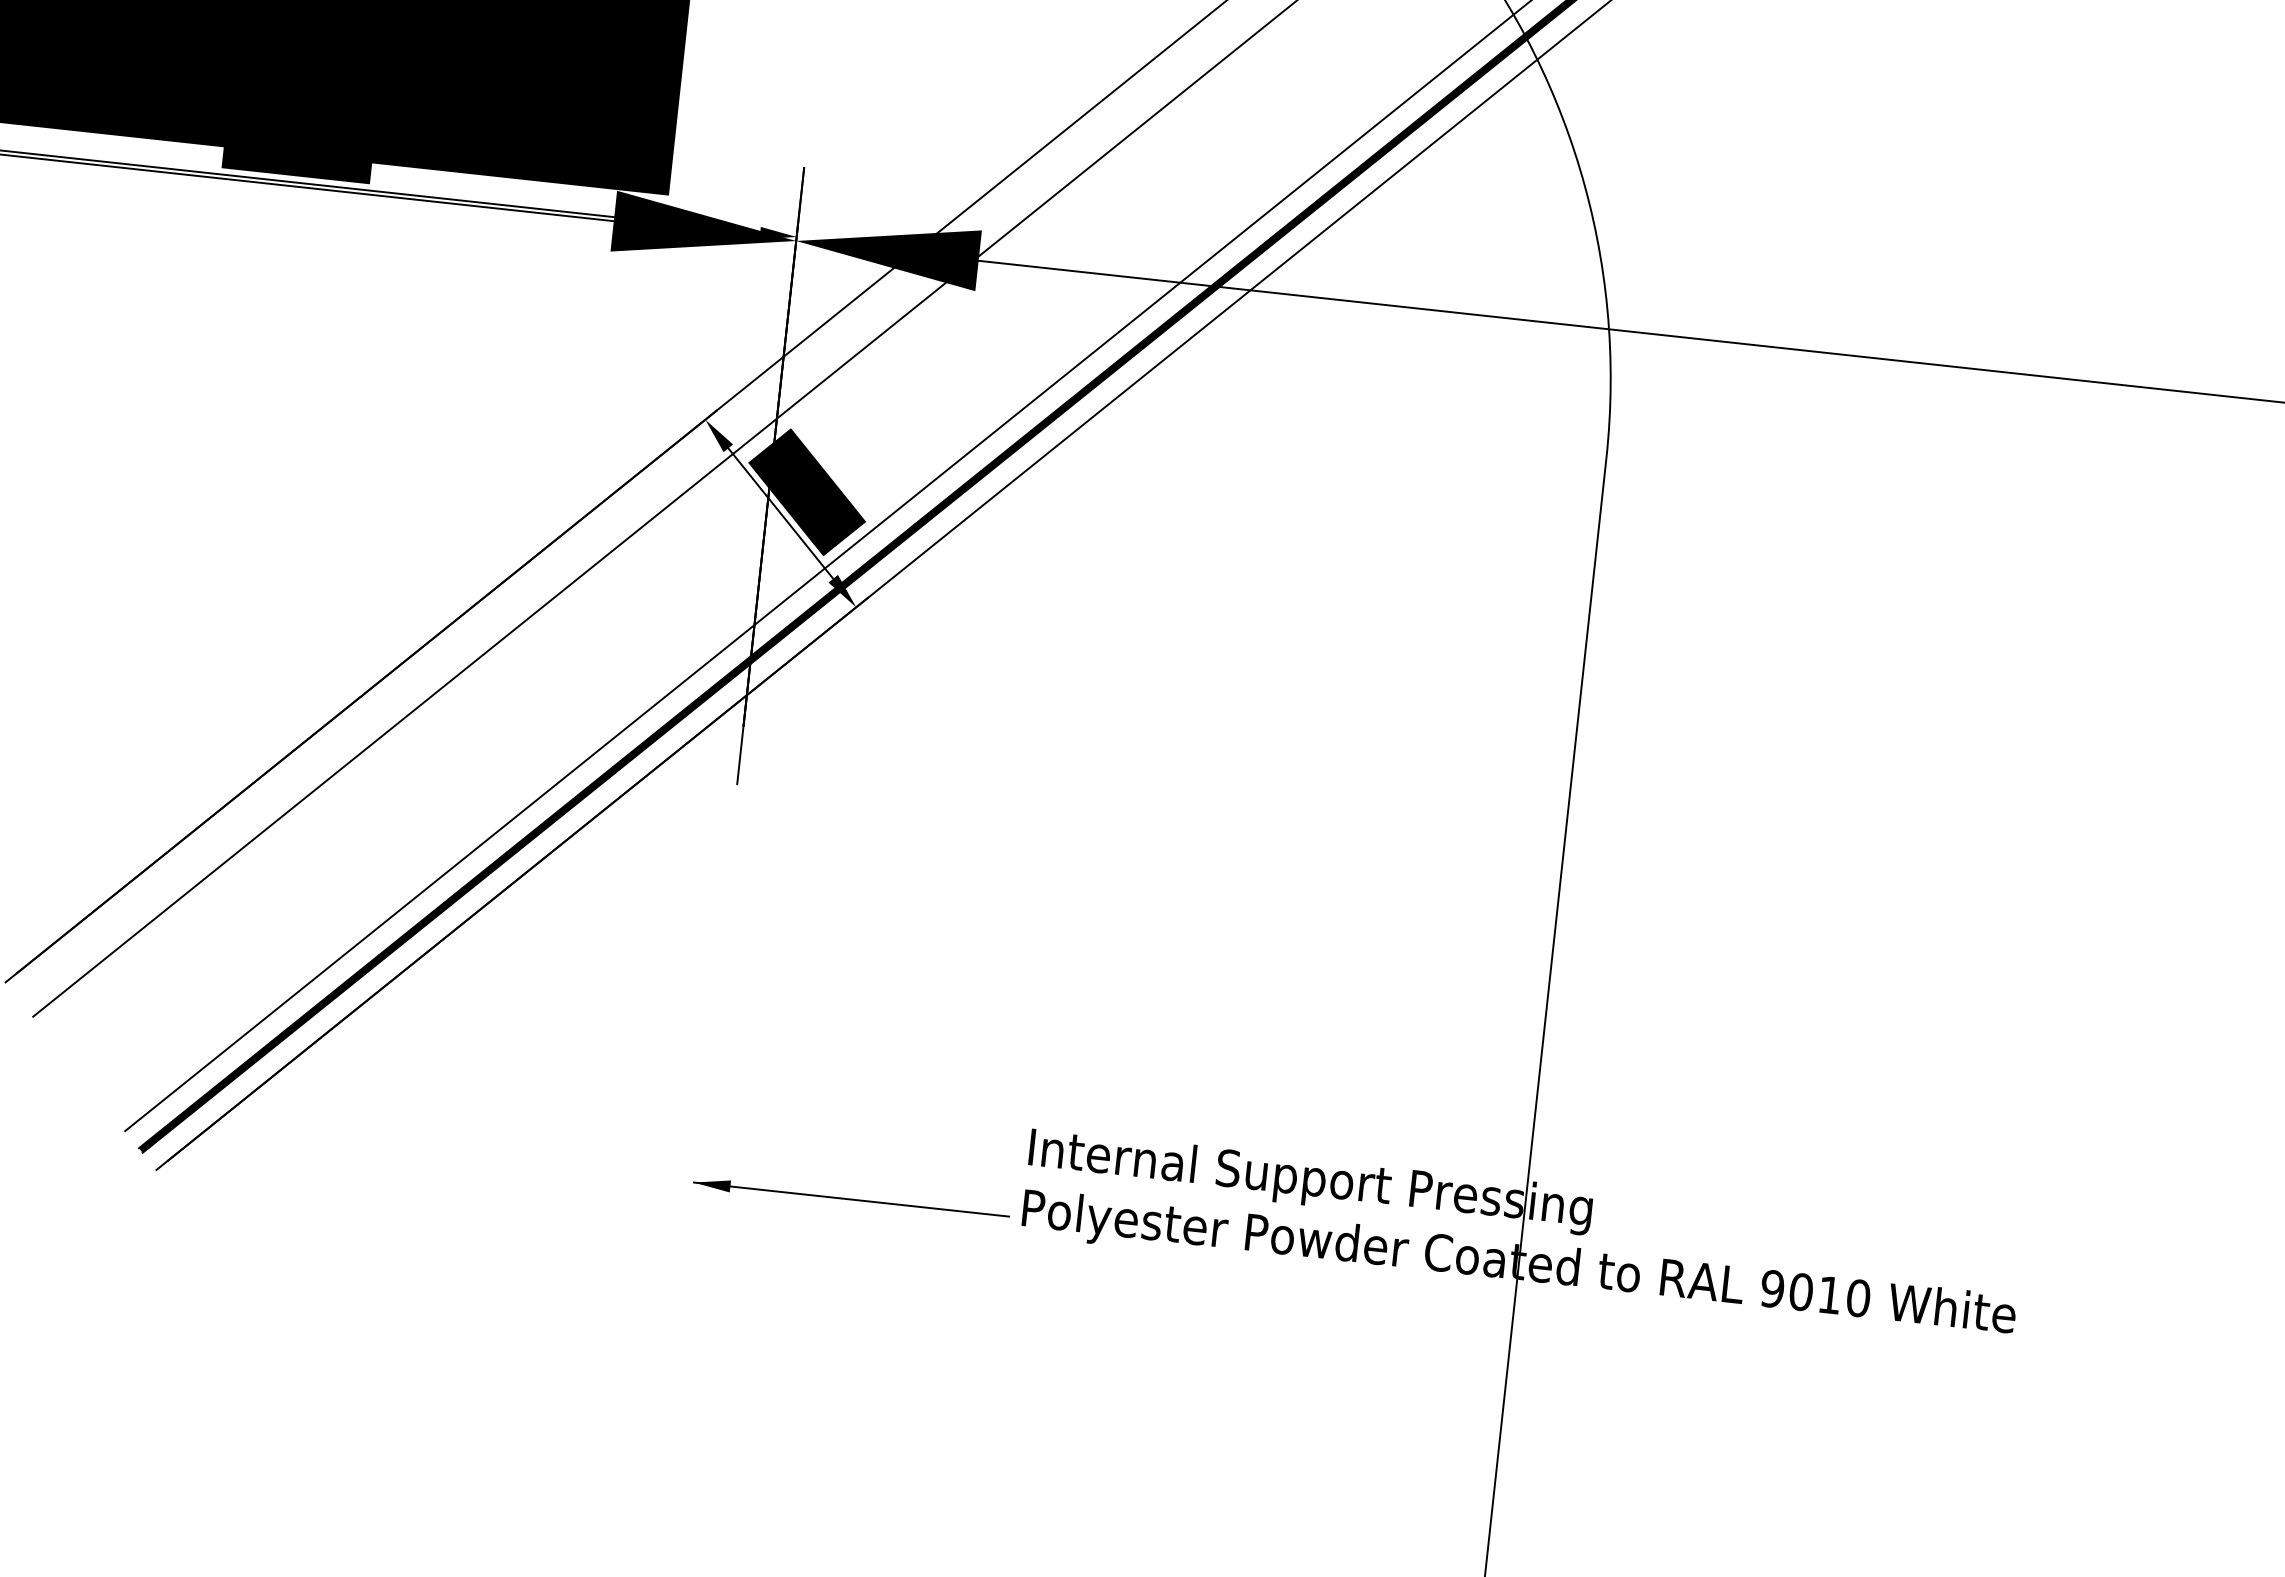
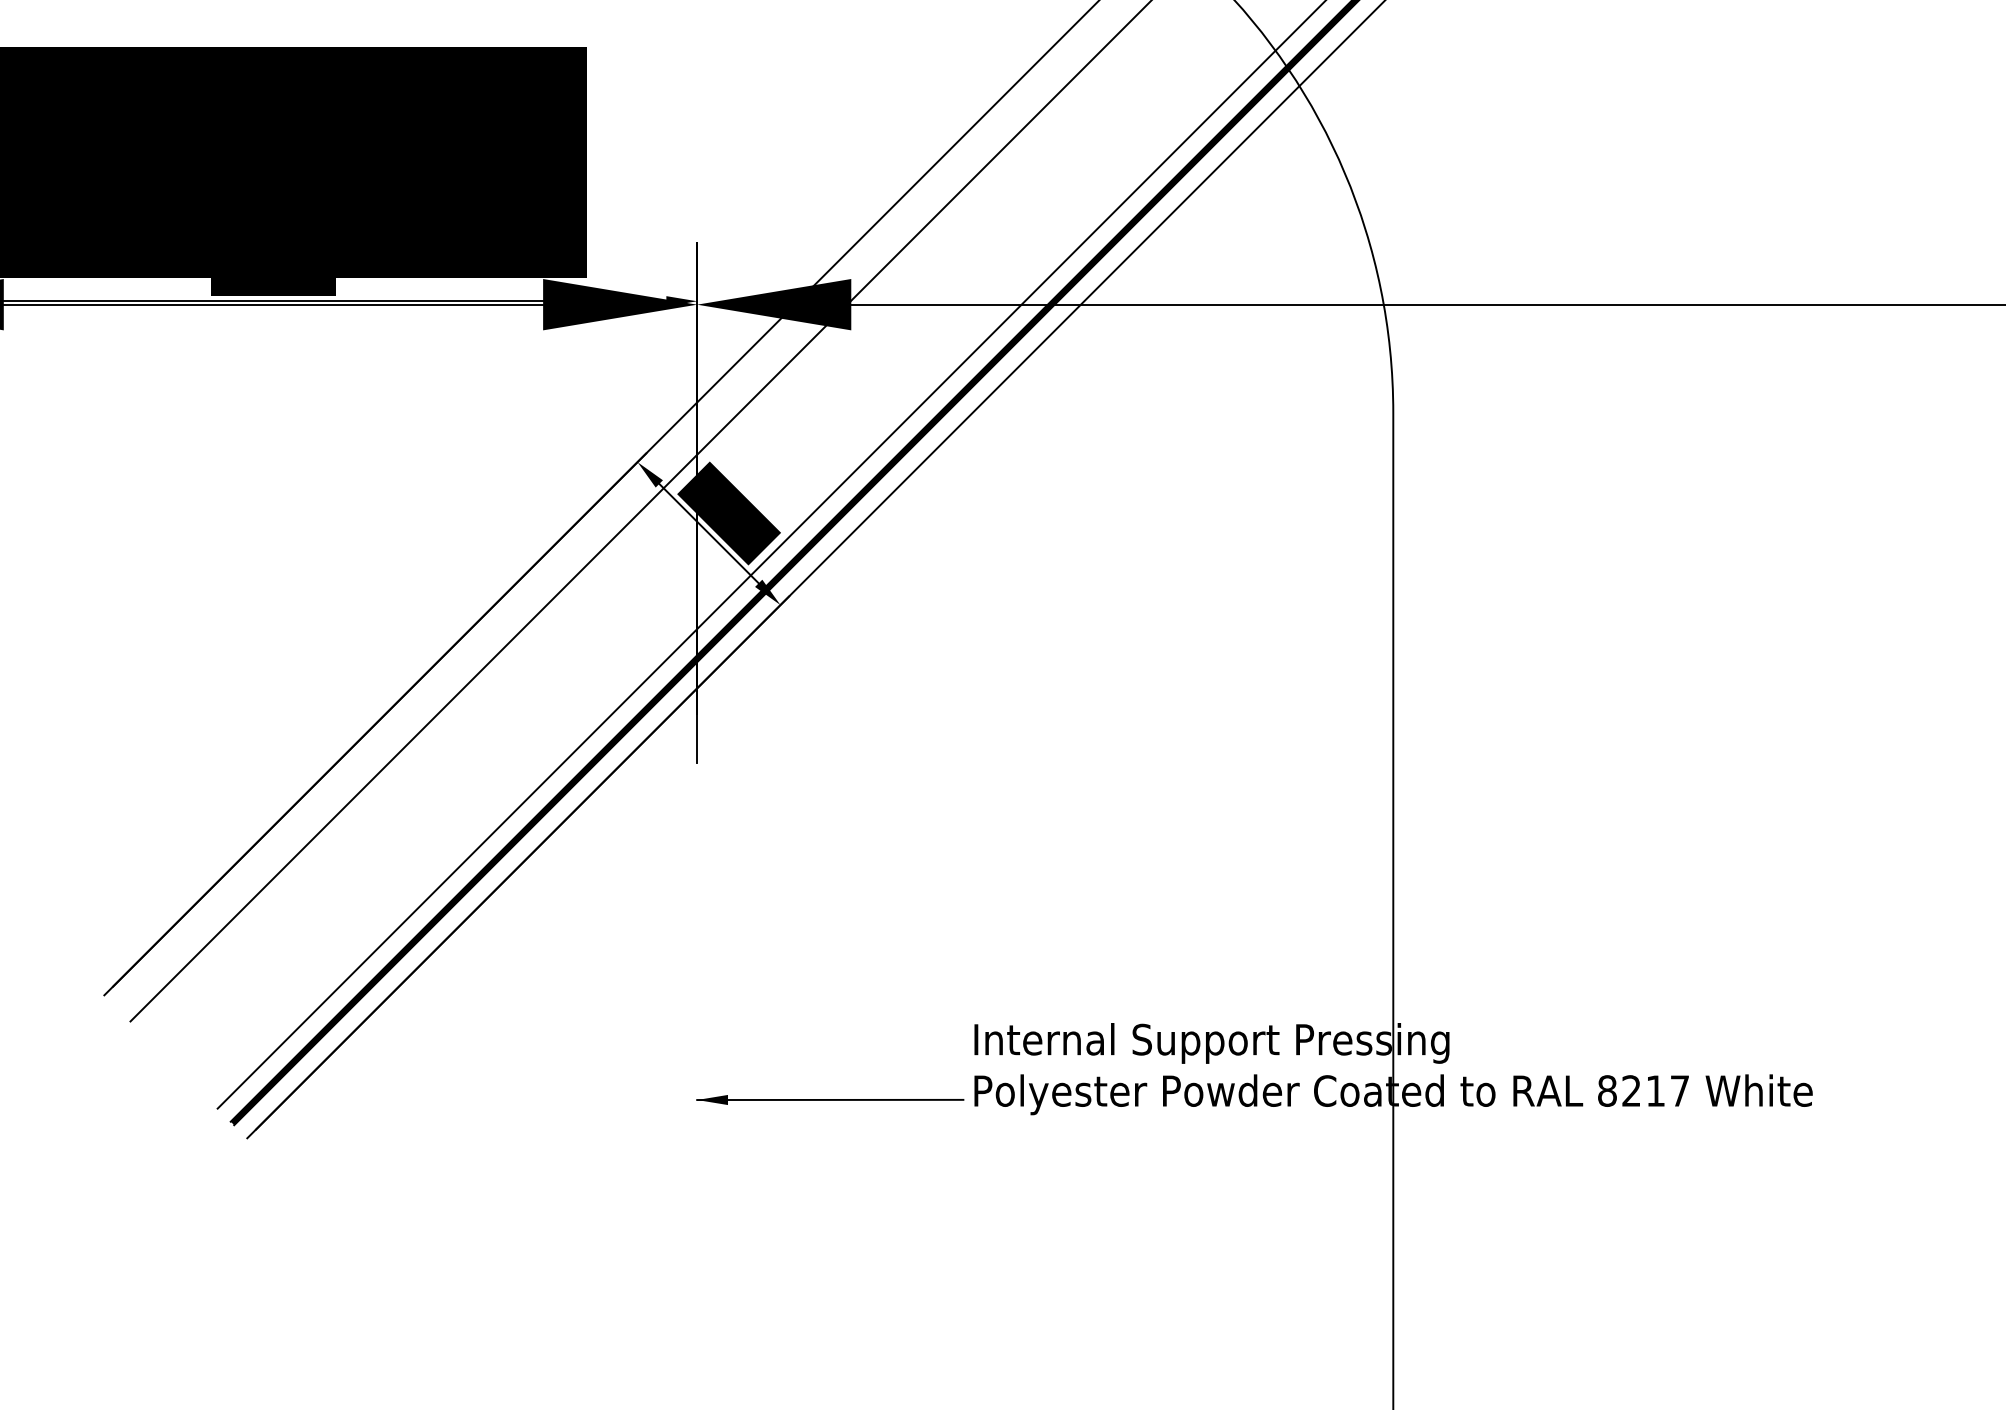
text: (1815, 1292) -> (1643, 1090), 9010 -> 8217

